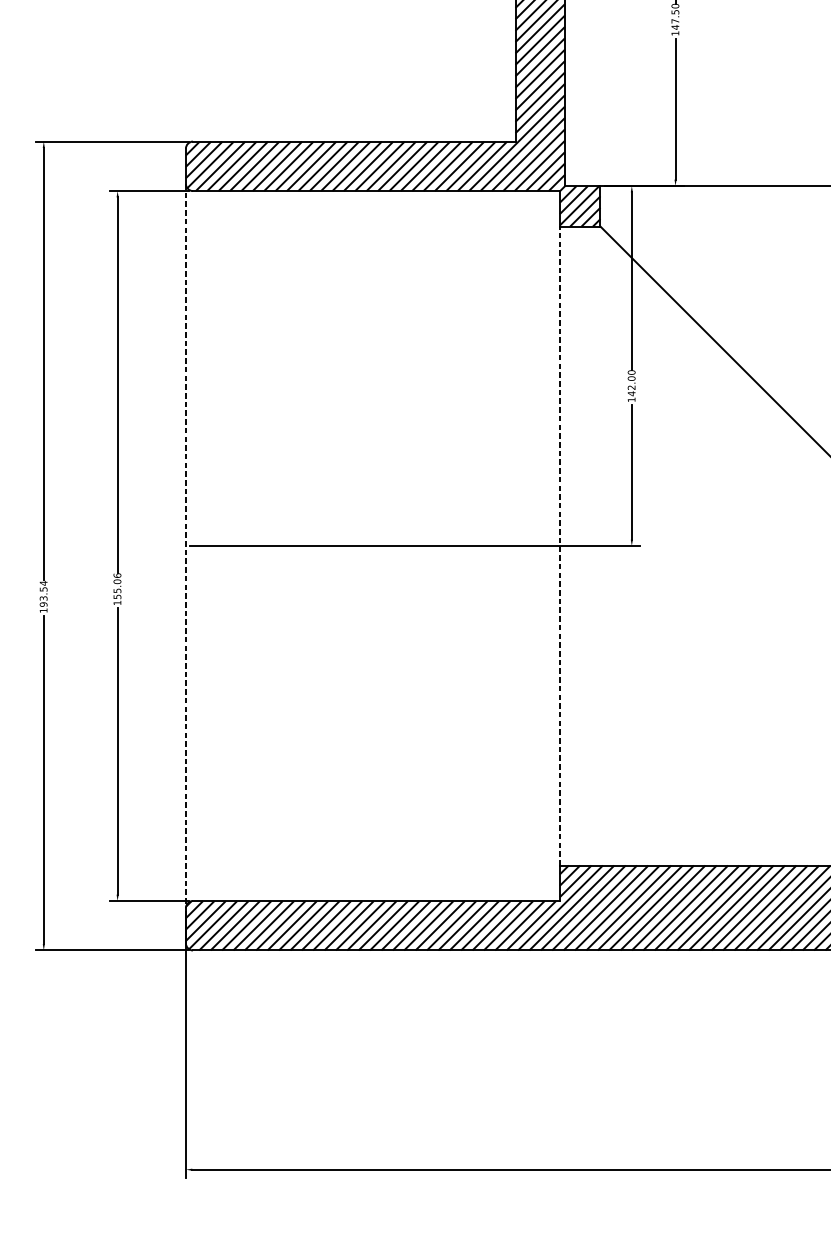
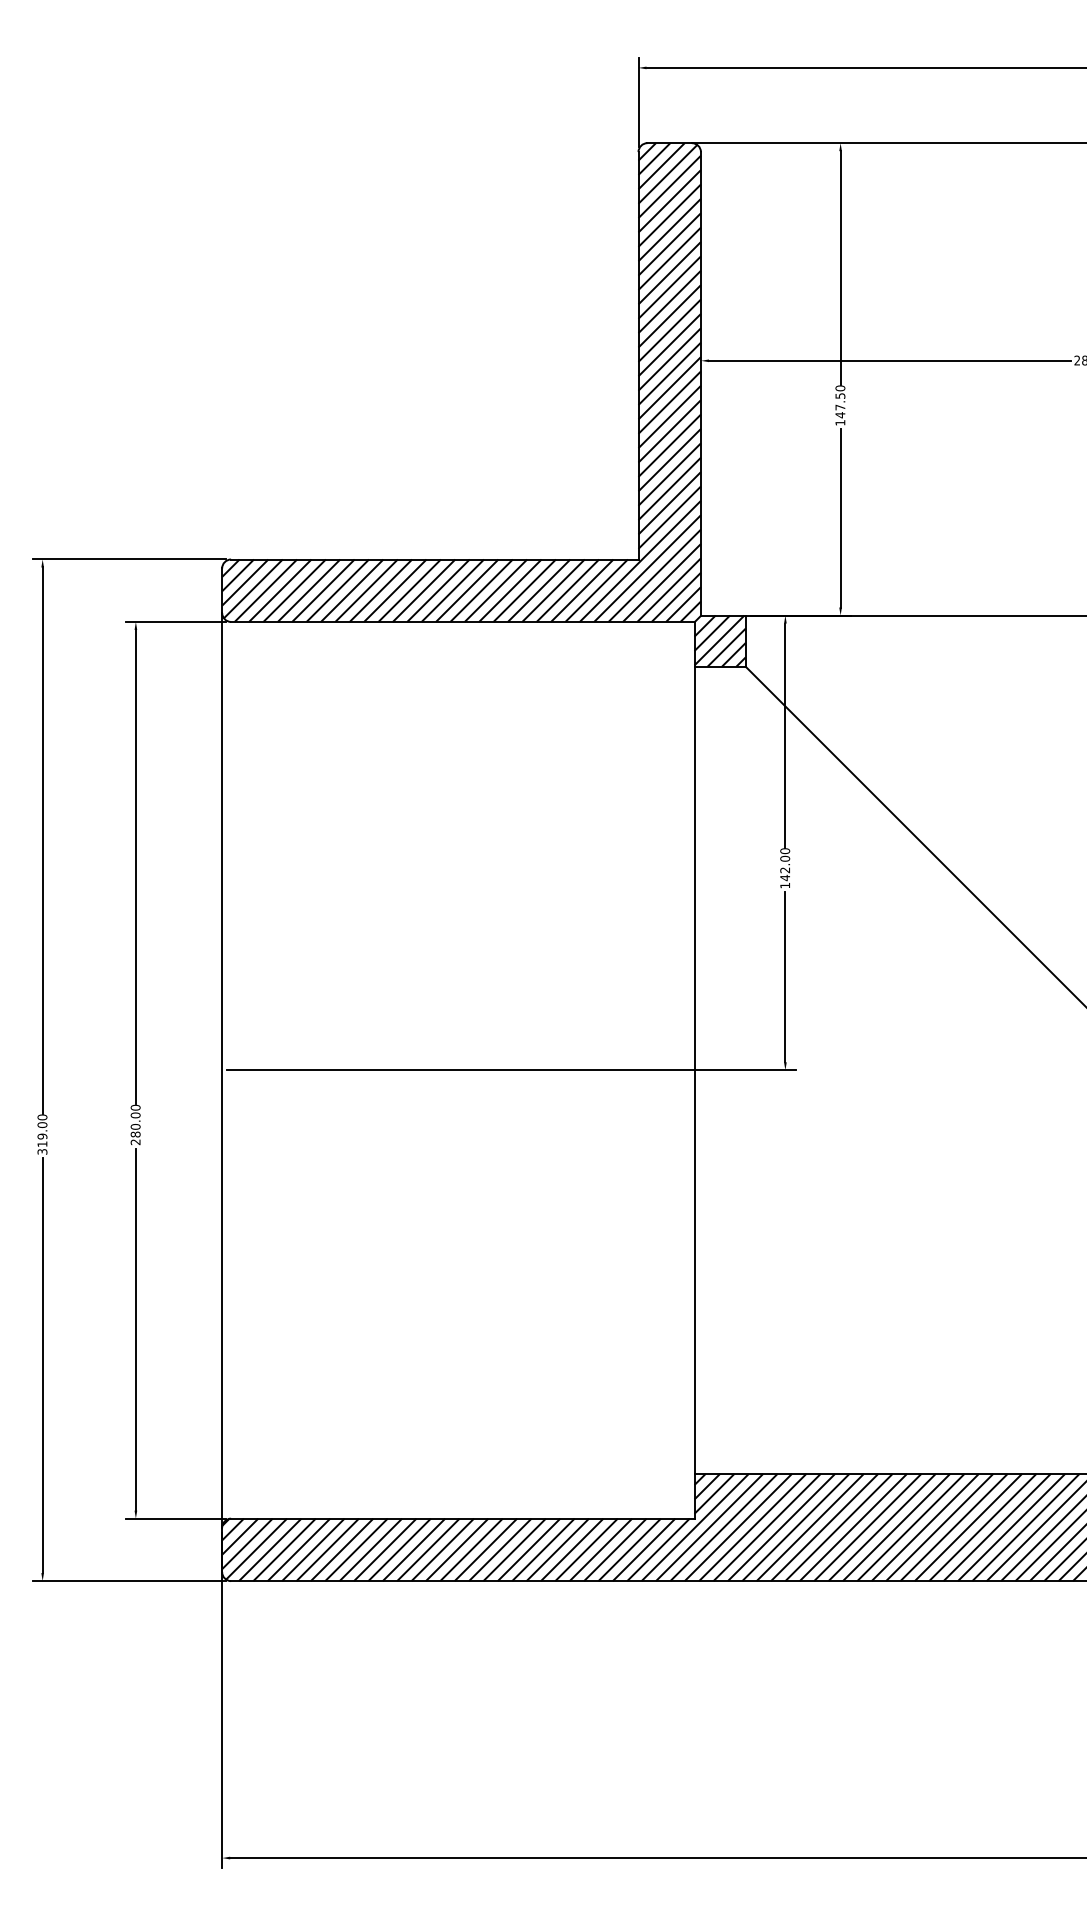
line: (186, 546) -> (222, 1070), dashed -> solid
line: (559, 546) -> (694, 1070), dashed -> solid
text: (117, 588) -> (135, 1124), 155.06 -> 280.00
text: (43, 596) -> (42, 1134), 193.54 -> 319.00

